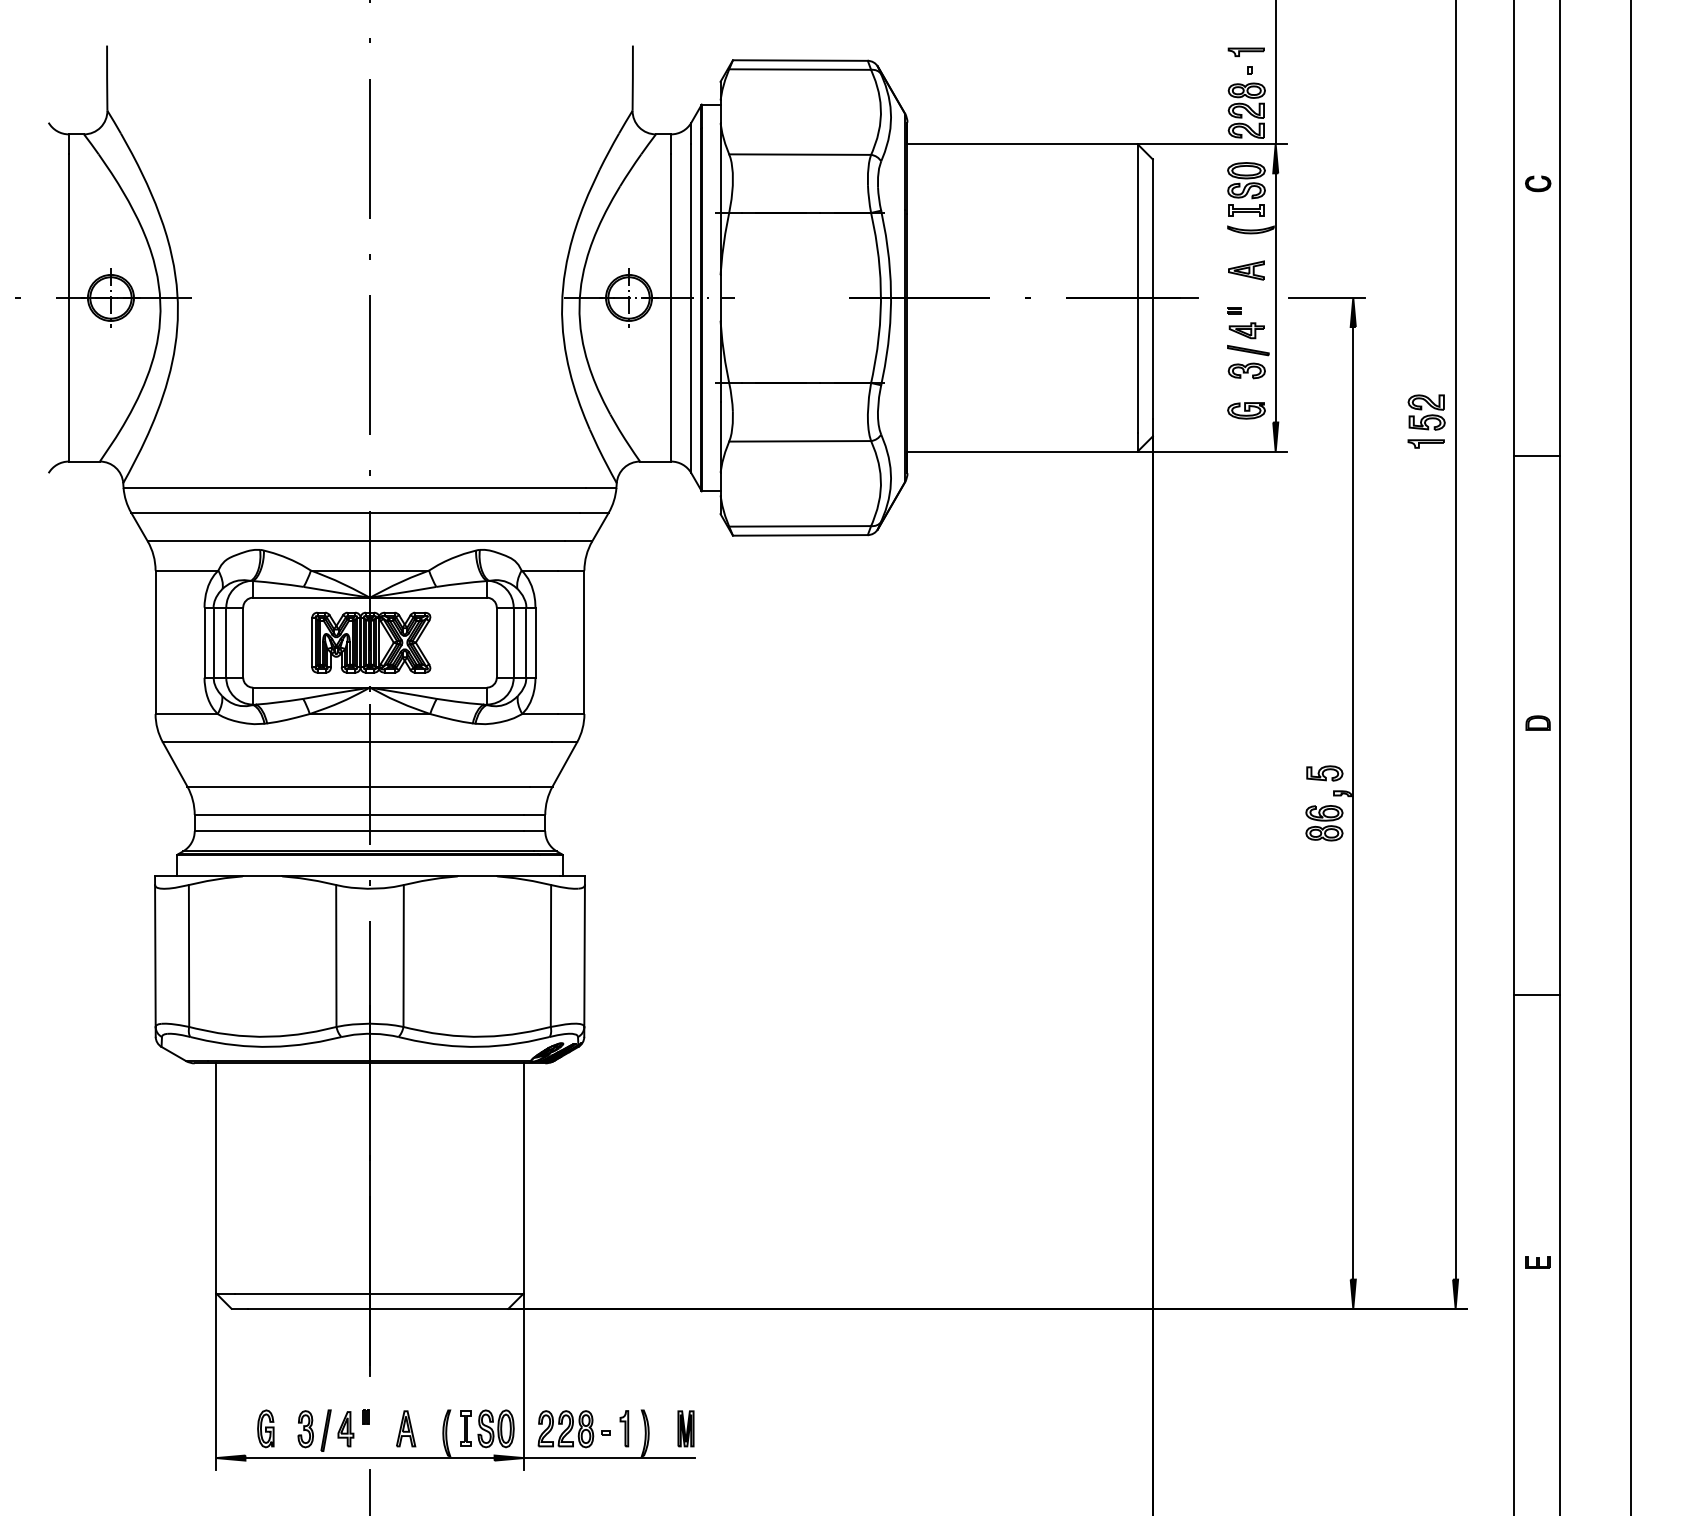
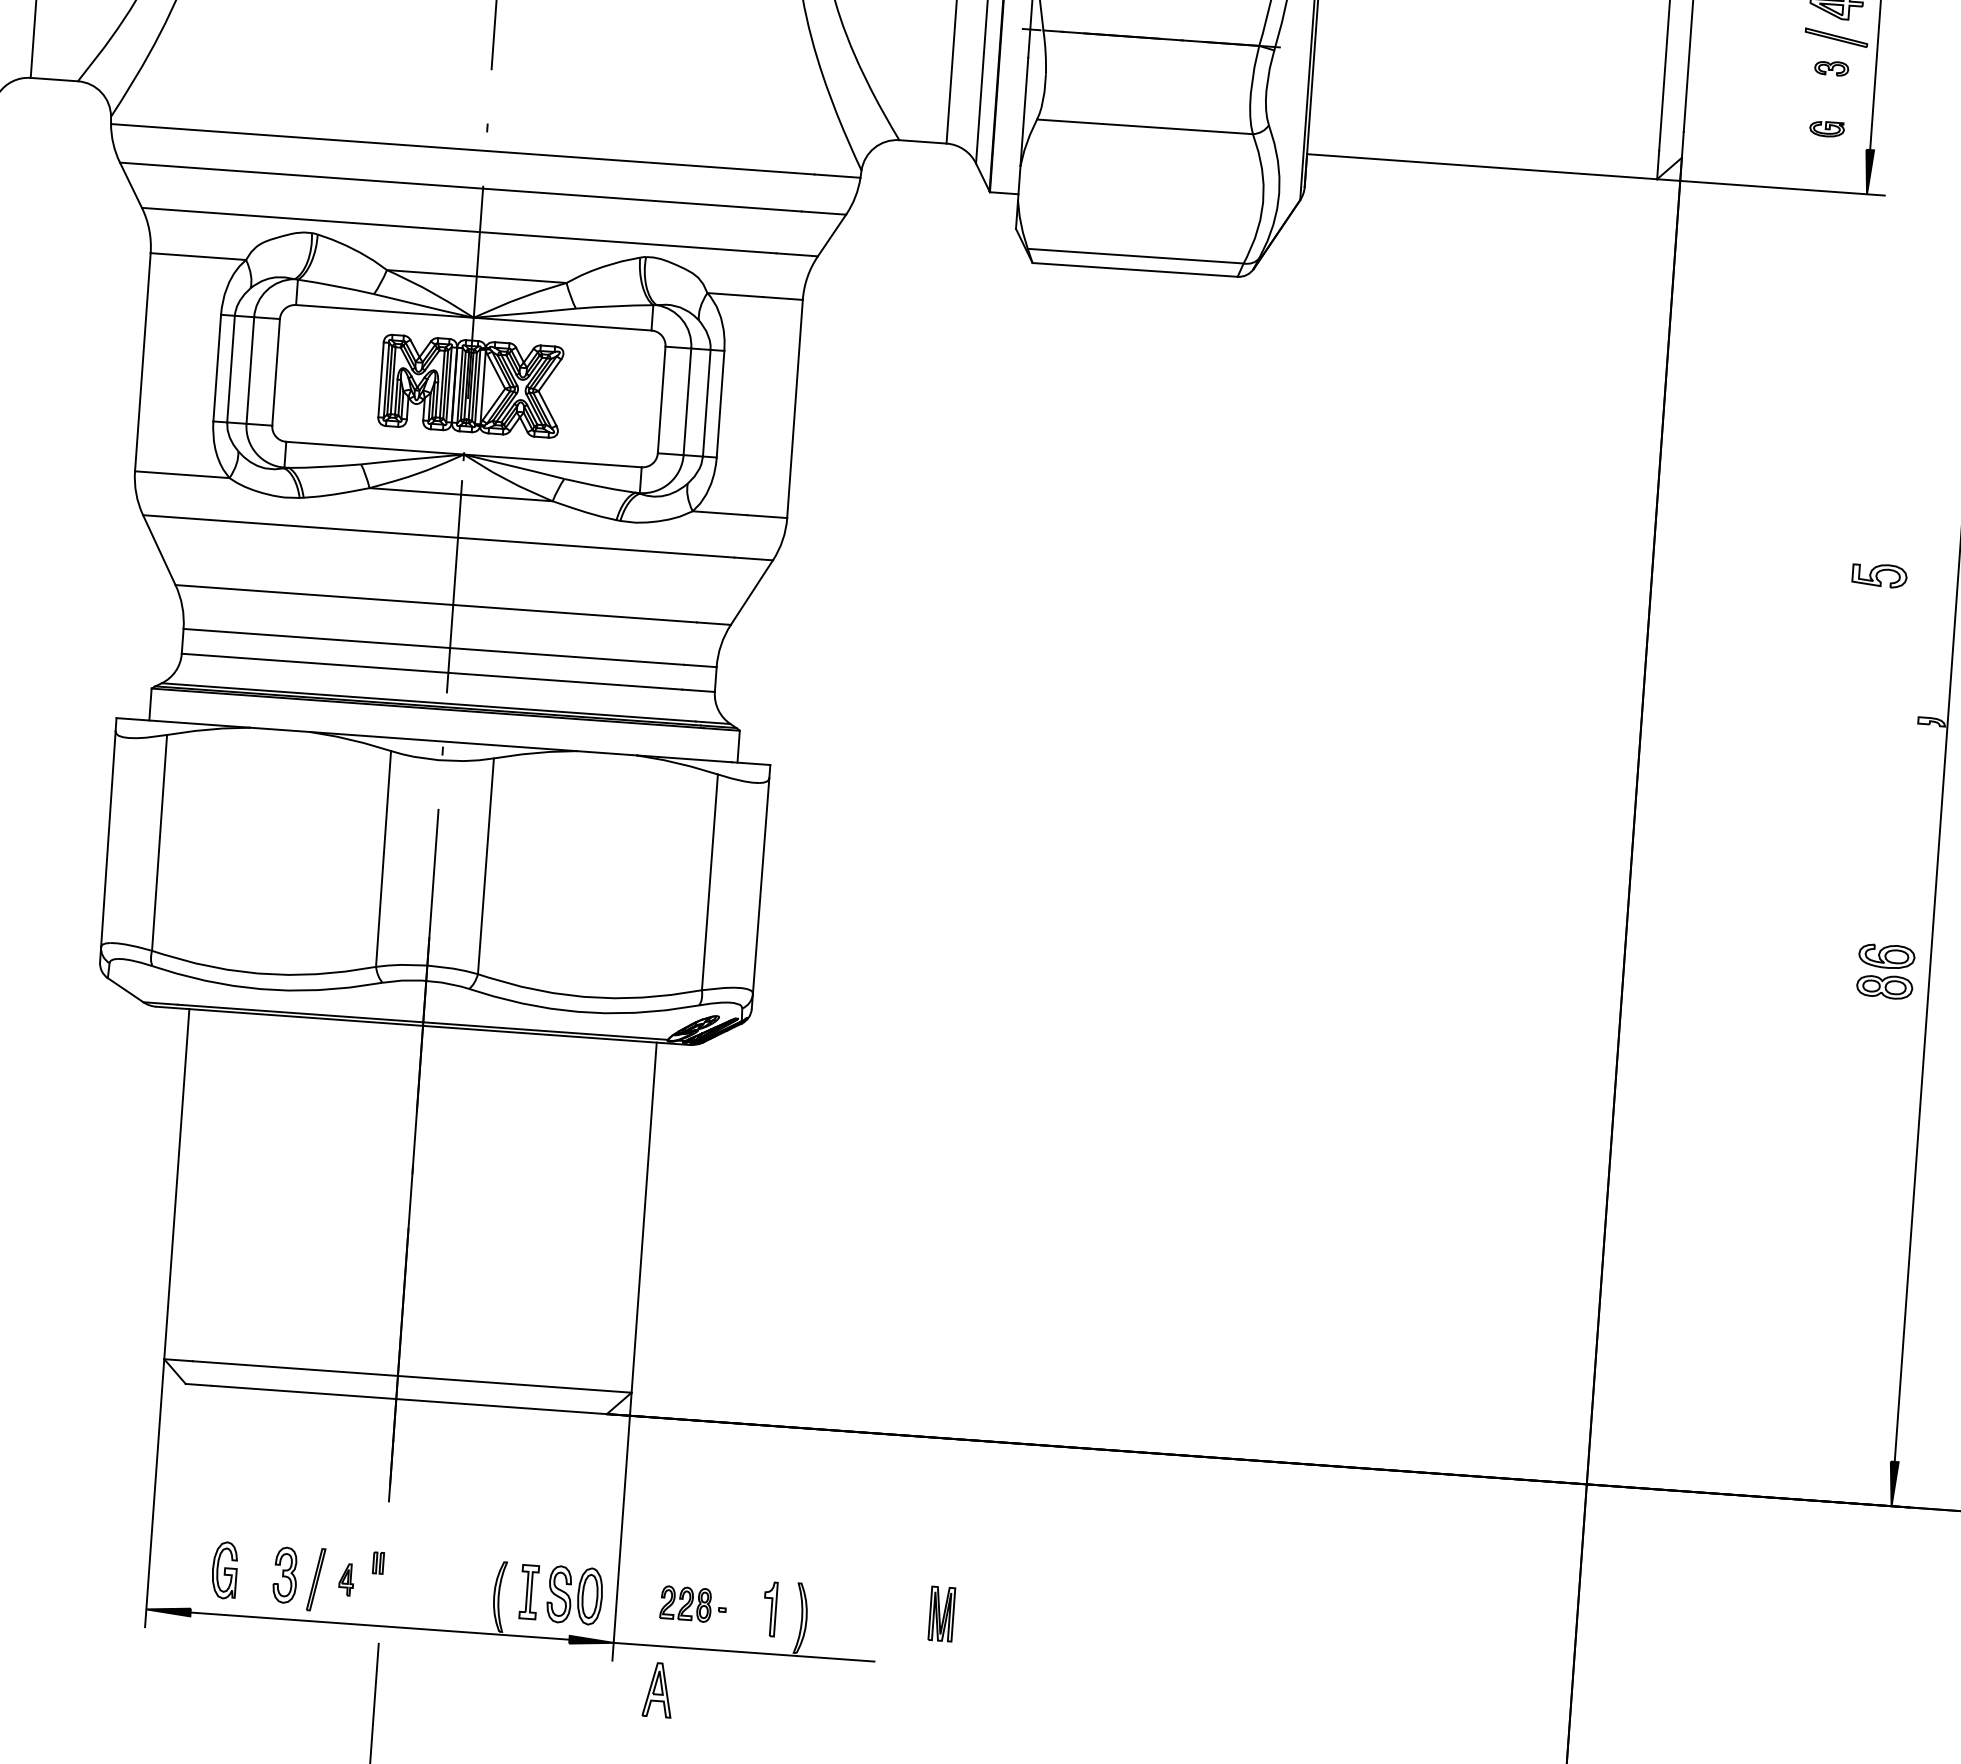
part: (1246, 370) -> (1831, 67), size x0.6
part: (1246, 410) -> (1827, 128), size x0.6
part: (1324, 773) -> (1879, 575), moved
part: (1324, 823) -> (1885, 971), moved
part: (406, 1428) -> (659, 1689), moved
part: (685, 1428) -> (941, 1613), moved
part: (345, 1429) -> (345, 1580), size x0.6
part: (573, 1429) -> (692, 1604), size x0.6

